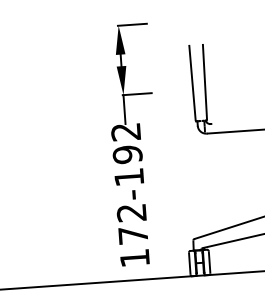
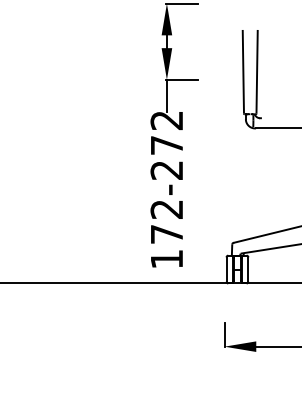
text: (128, 165) -> (166, 157), 172-192 -> 172-272

